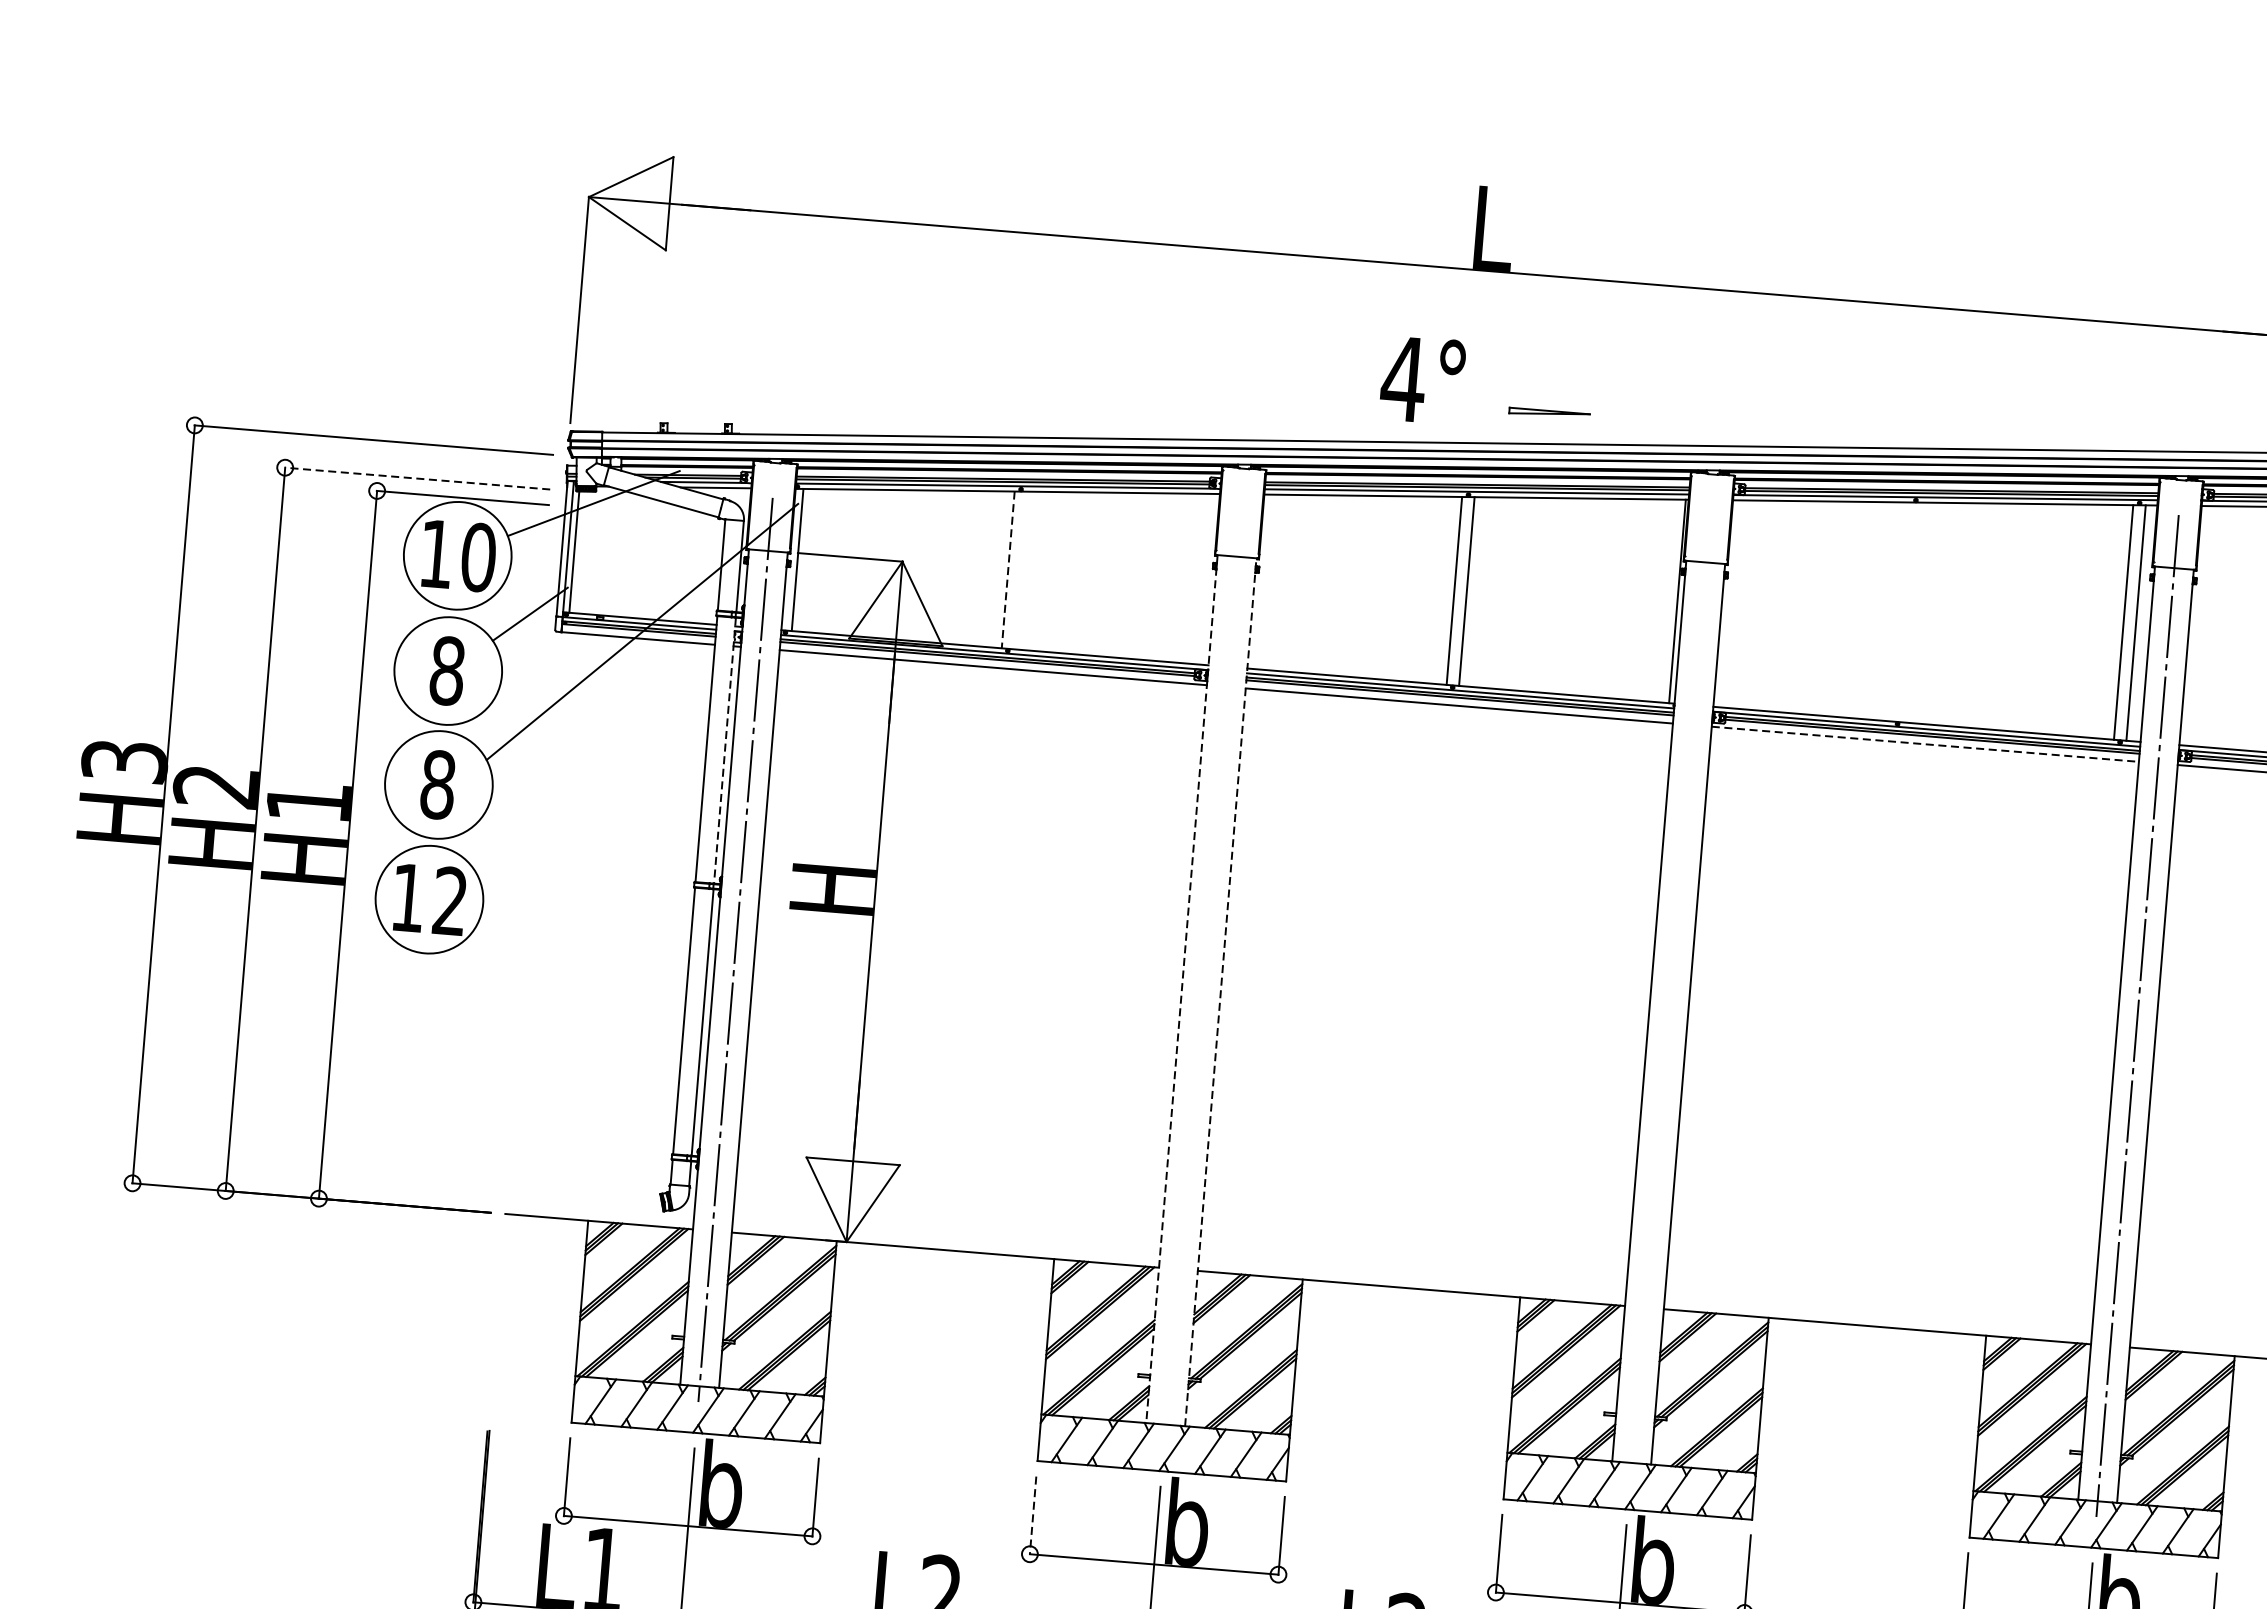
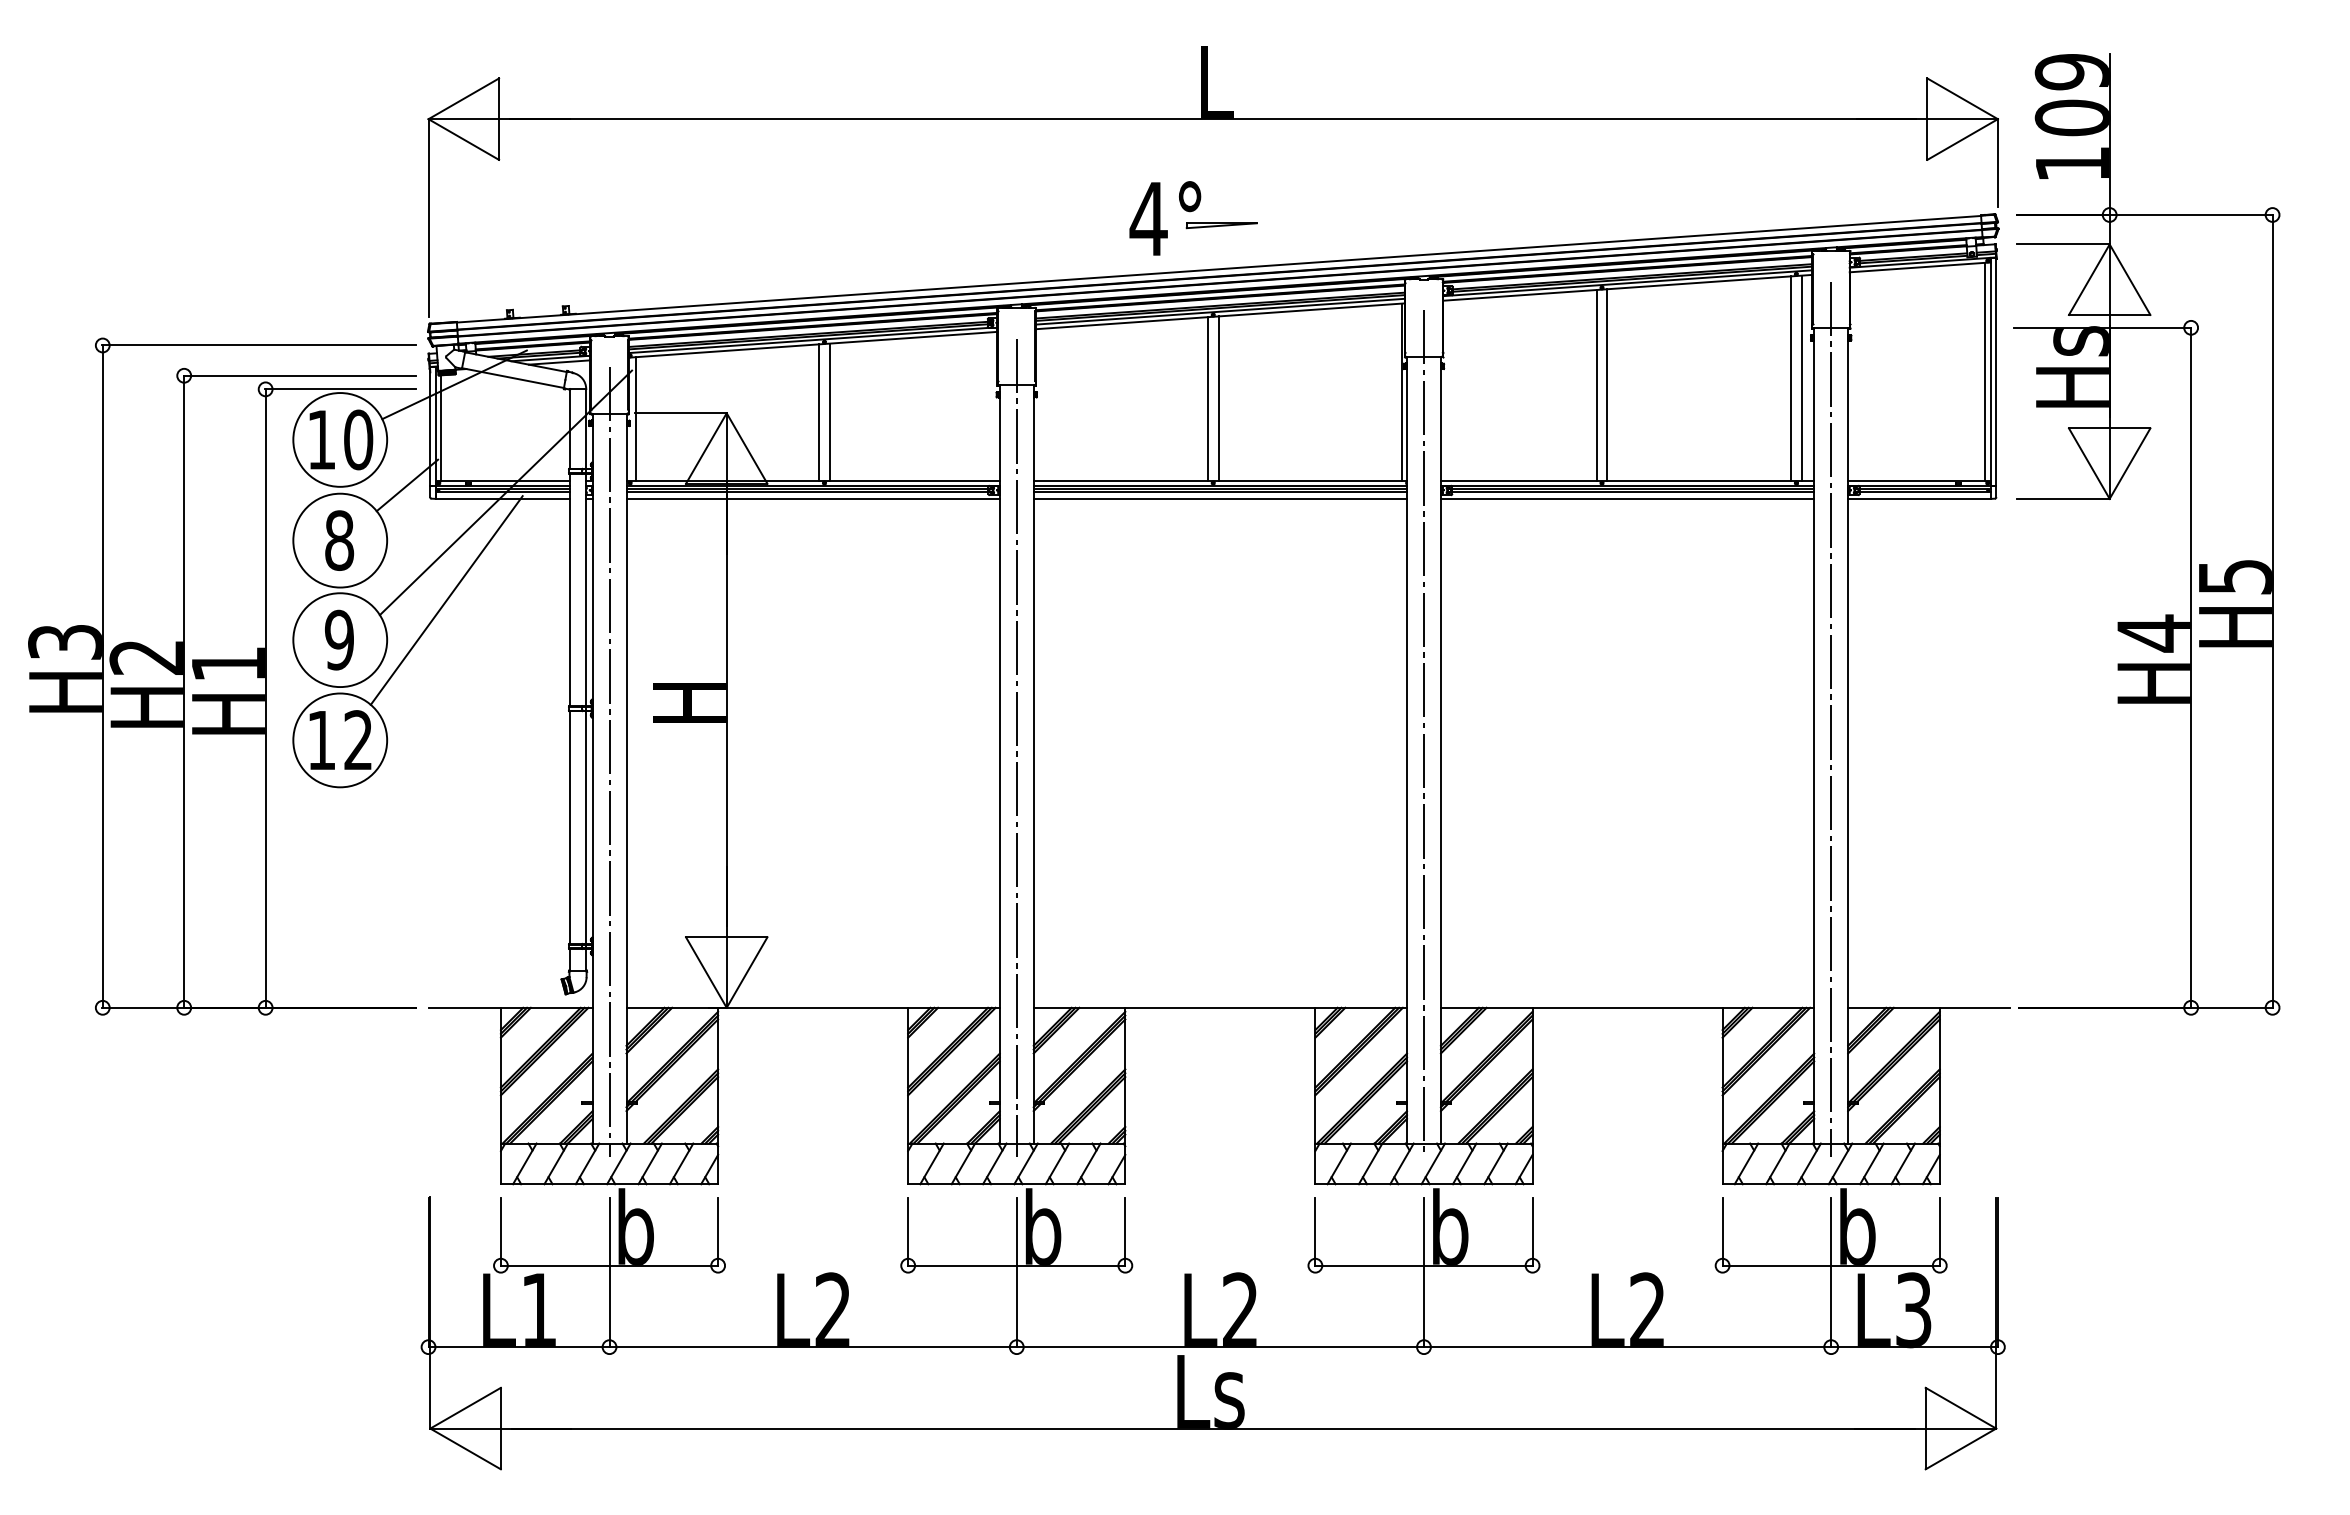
part: (1549, 413) -> (1221, 225), moved
line: (417, 478) -> (299, 375), dashed -> solid
line: (1008, 569) -> (819, 412), dashed -> solid
line: (1020, 570) -> (829, 412), added
line: (1900, 611) -> (1596, 385), added
line: (1913, 612) -> (1607, 385), added
line: (1925, 743) -> (1627, 498), dashed -> solid
line: (564, 749) -> (446, 600), added
line: (725, 751) -> (586, 590), dashed -> solid
text: (438, 784) -> (339, 639), 8 -> 9
line: (1202, 971) -> (1016, 747), added
line: (1181, 989) -> (999, 764), dashed -> solid
line: (1220, 991) -> (1033, 763), dashed -> solid
line: (1669, 993) -> (1423, 733), added
line: (1033, 1516) -> (908, 1232), dashed -> solid

